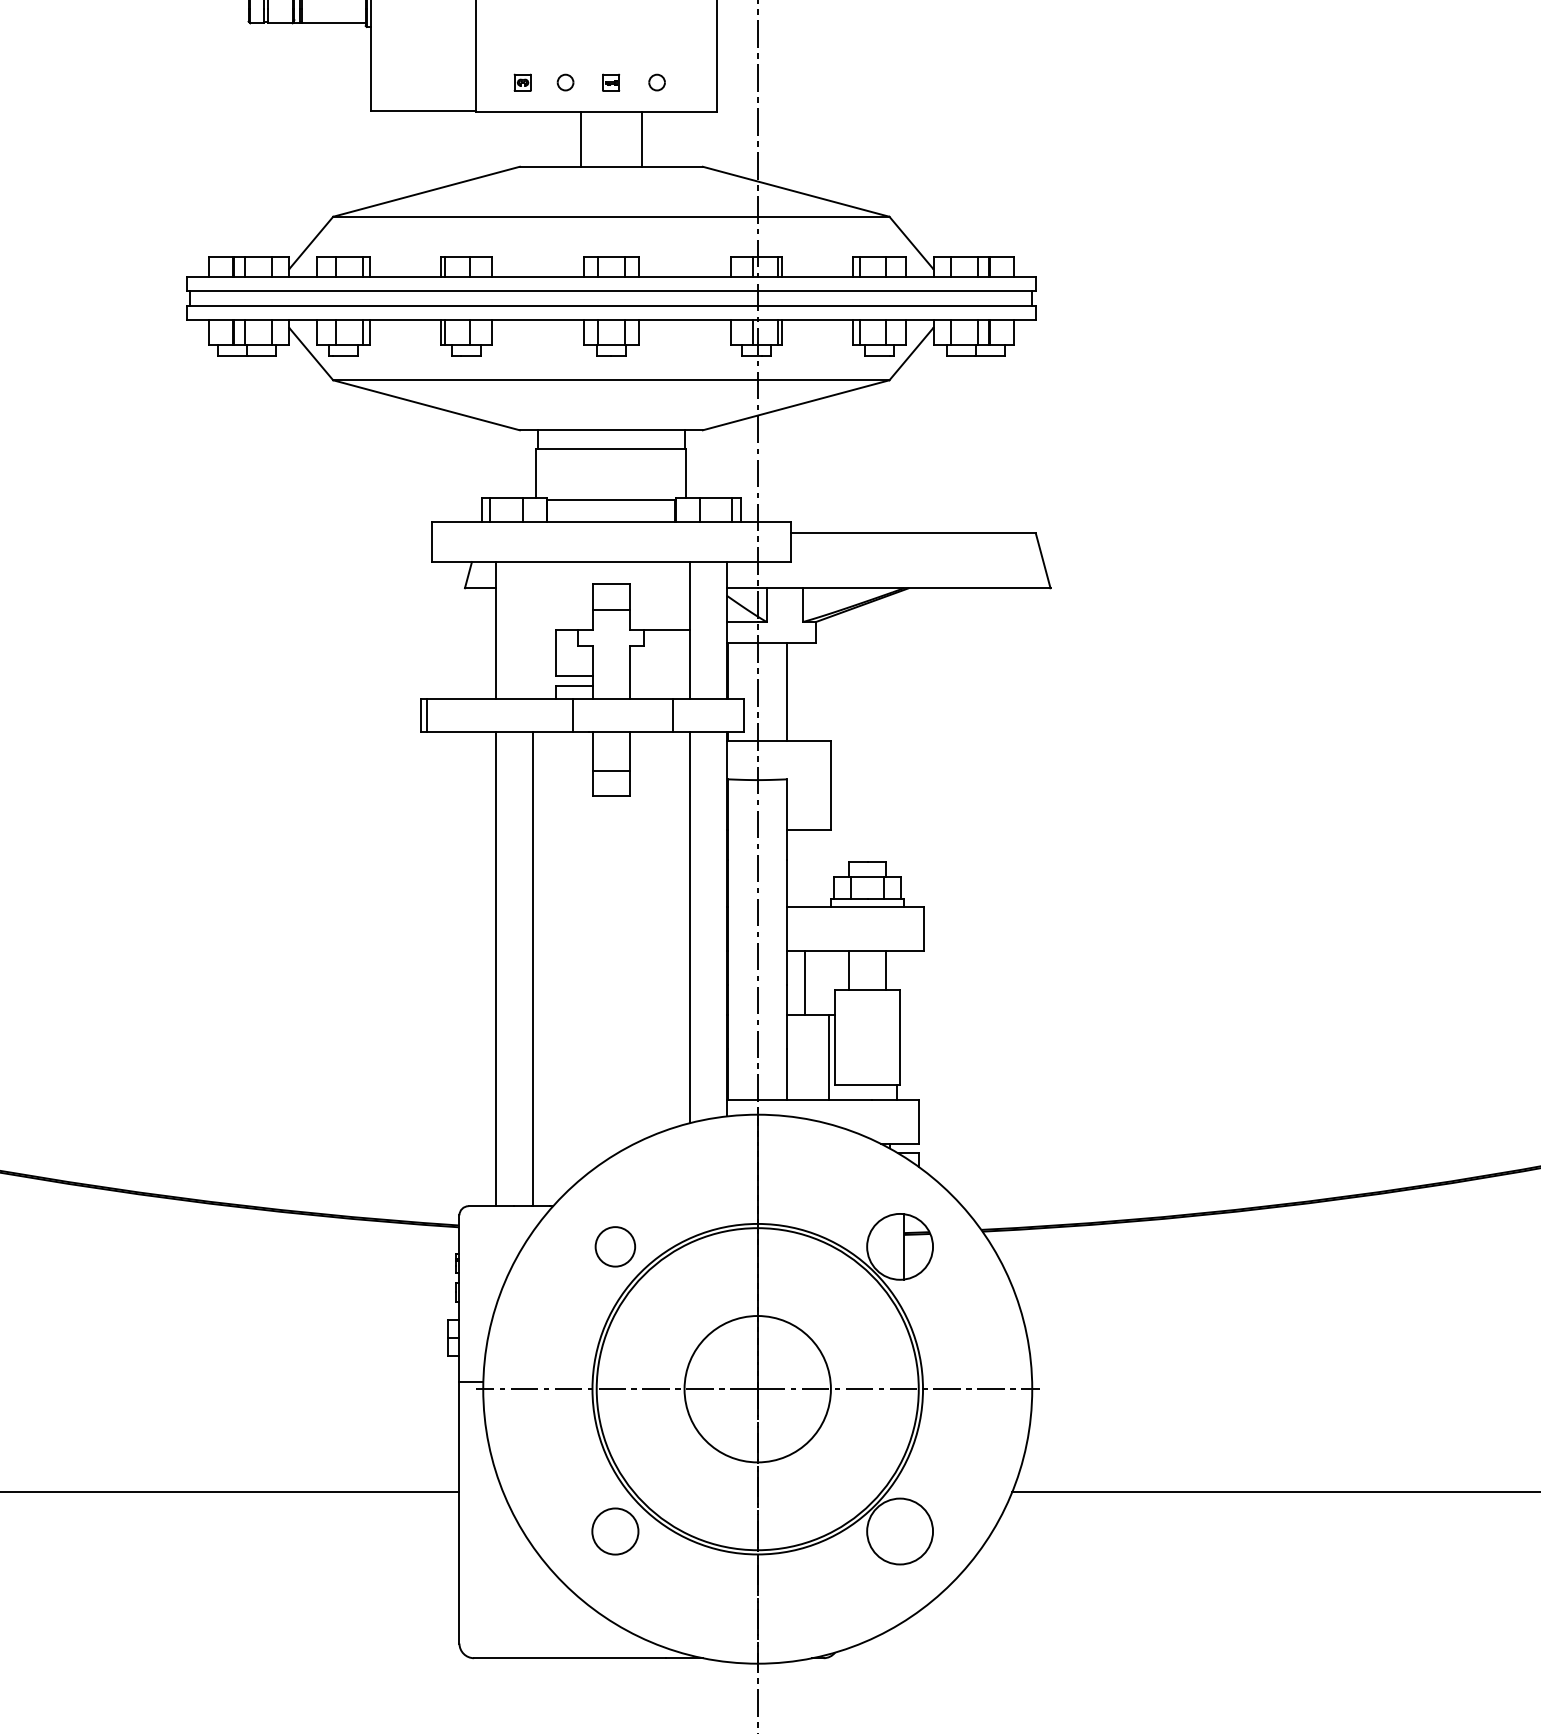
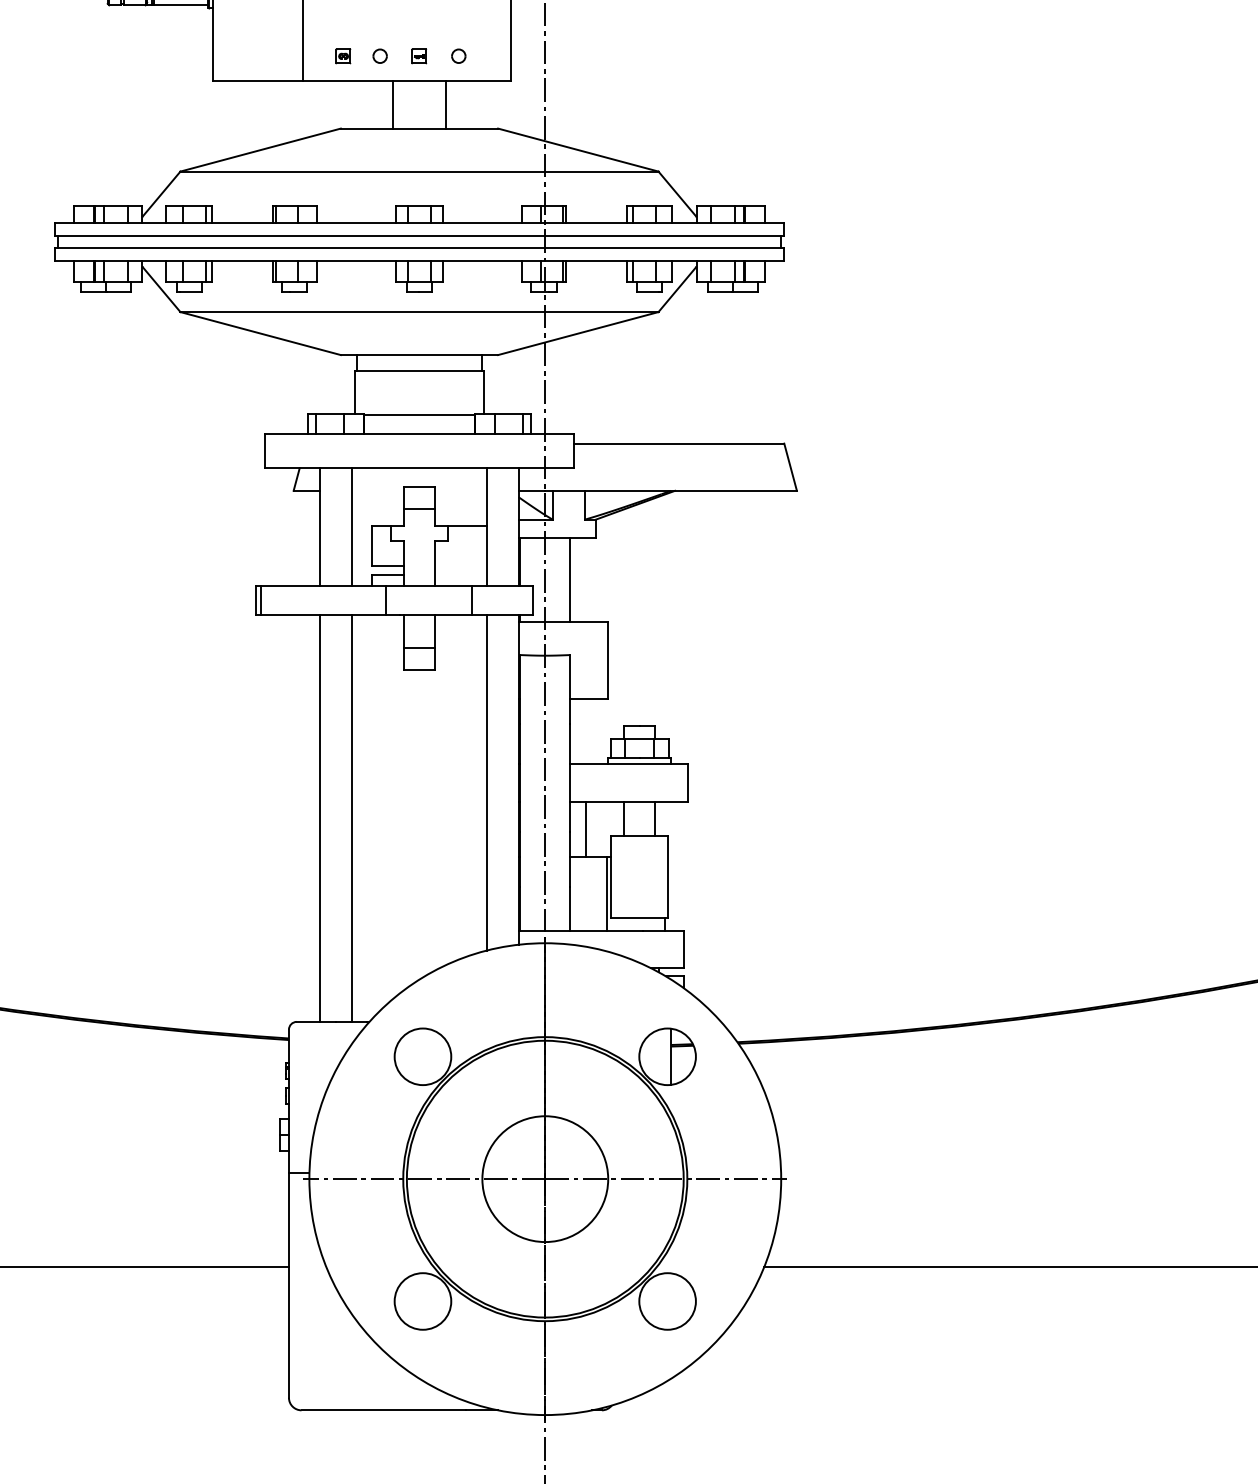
line: (532, 630) -> (351, 527), added
circle: (615, 1246) -> (423, 1056), size x1.67
circle: (615, 1531) -> (423, 1301), size x1.43

